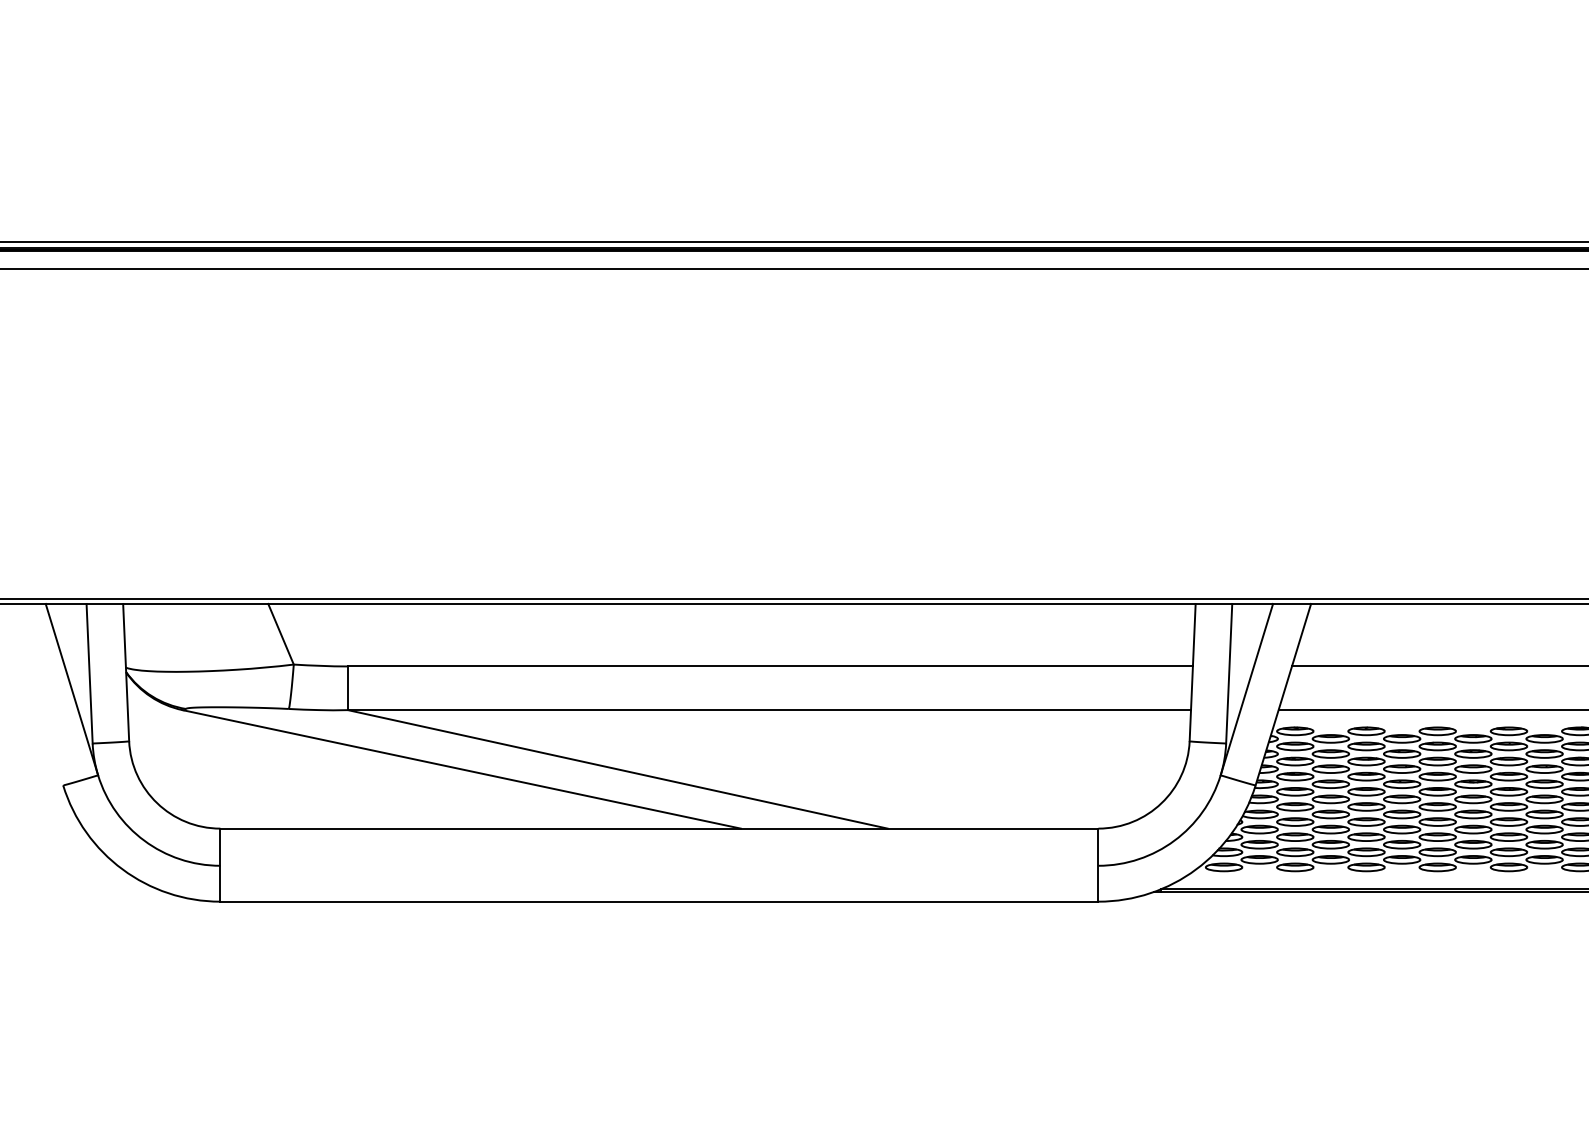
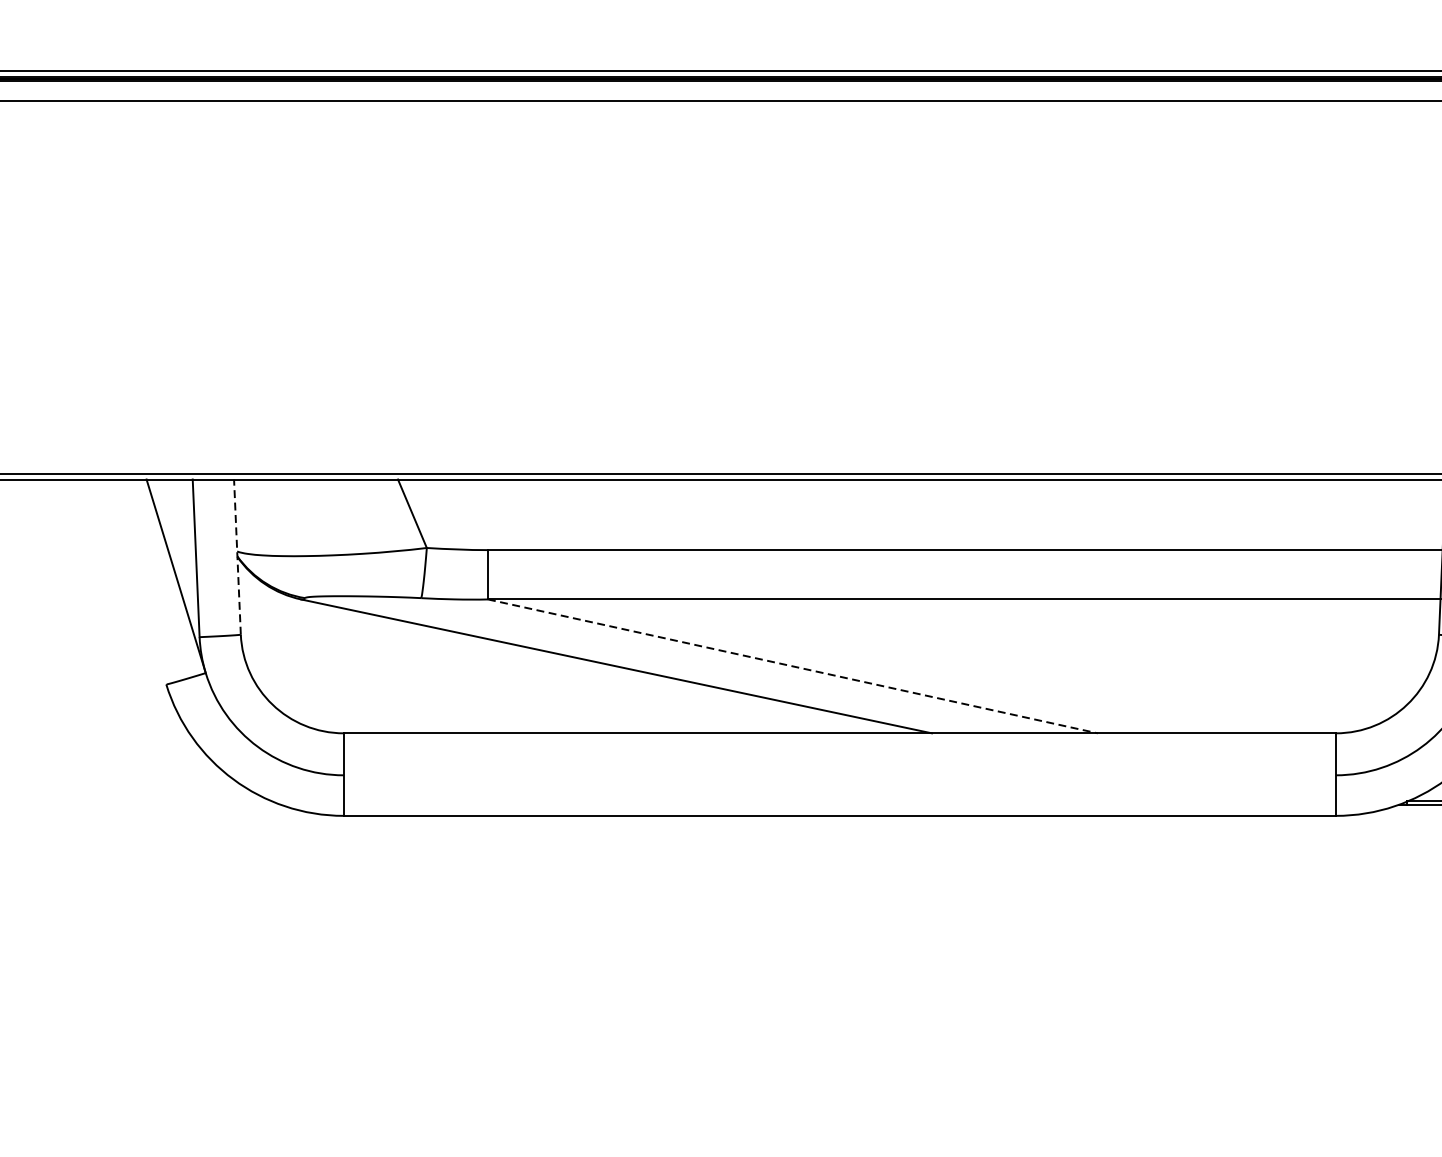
line: (126, 672) -> (237, 556), solid -> dashed
line: (618, 769) -> (793, 666), solid -> dashed

